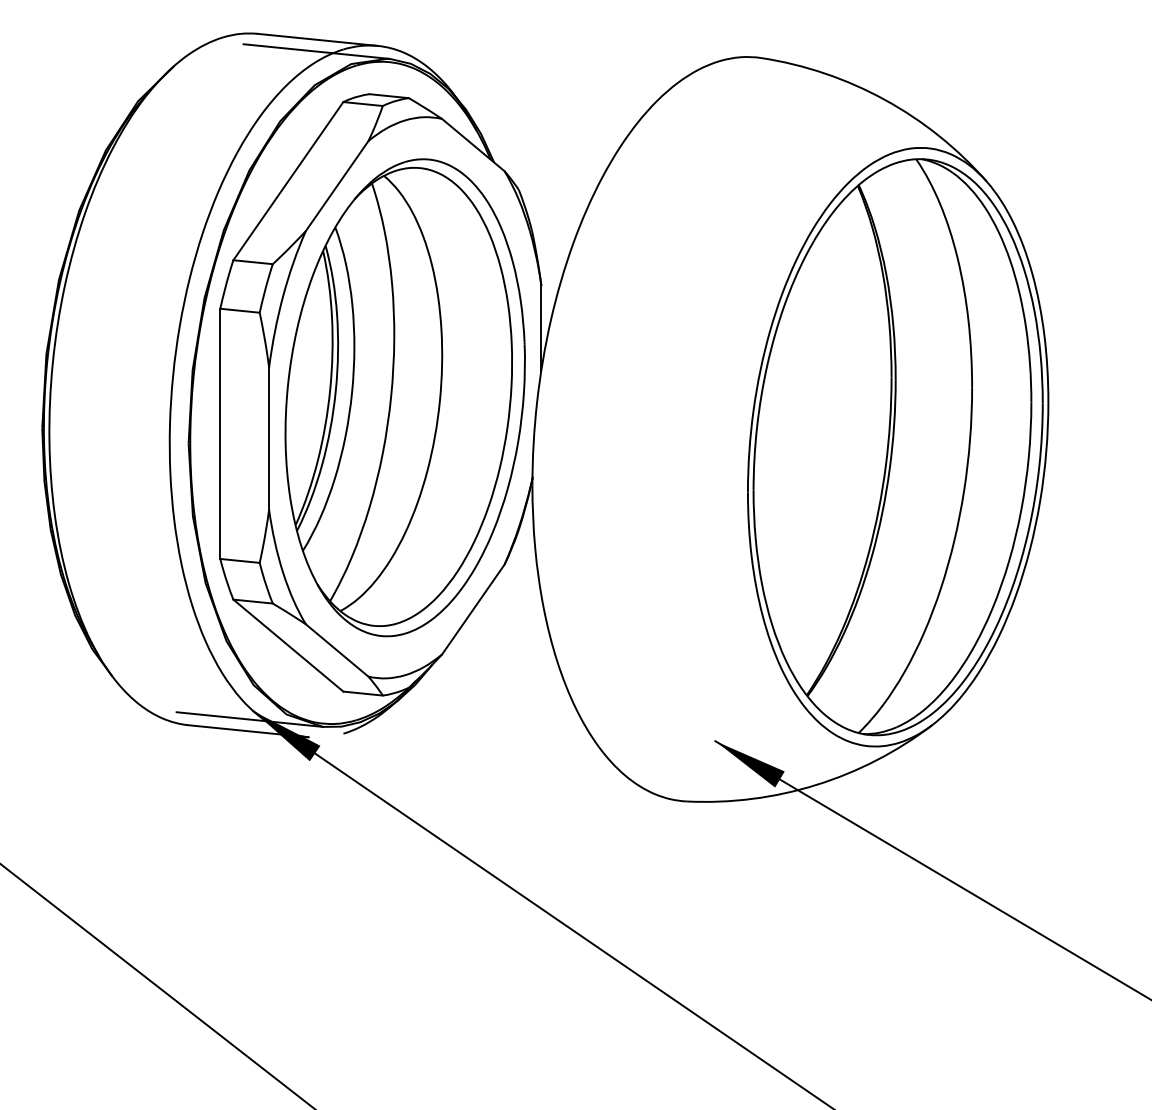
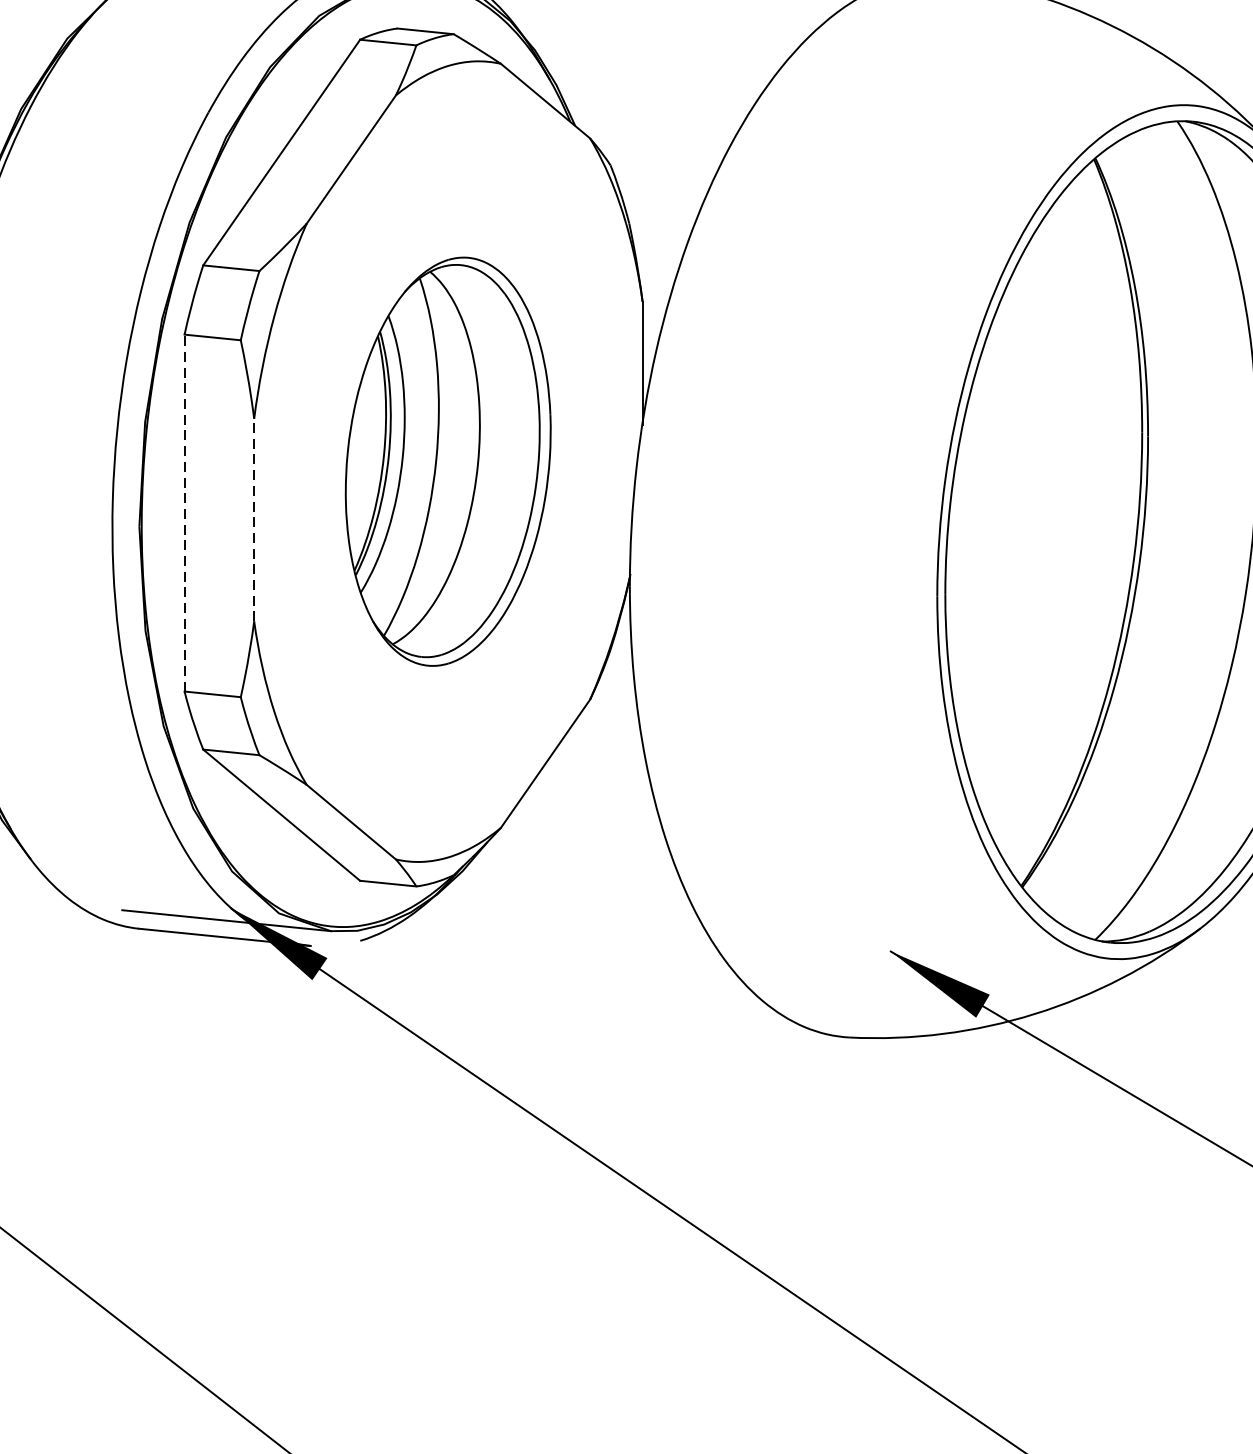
part: (404, 397) -> (447, 461), size x0.6
line: (220, 433) -> (184, 512), solid -> dashed
line: (269, 438) -> (254, 519), solid -> dashed

